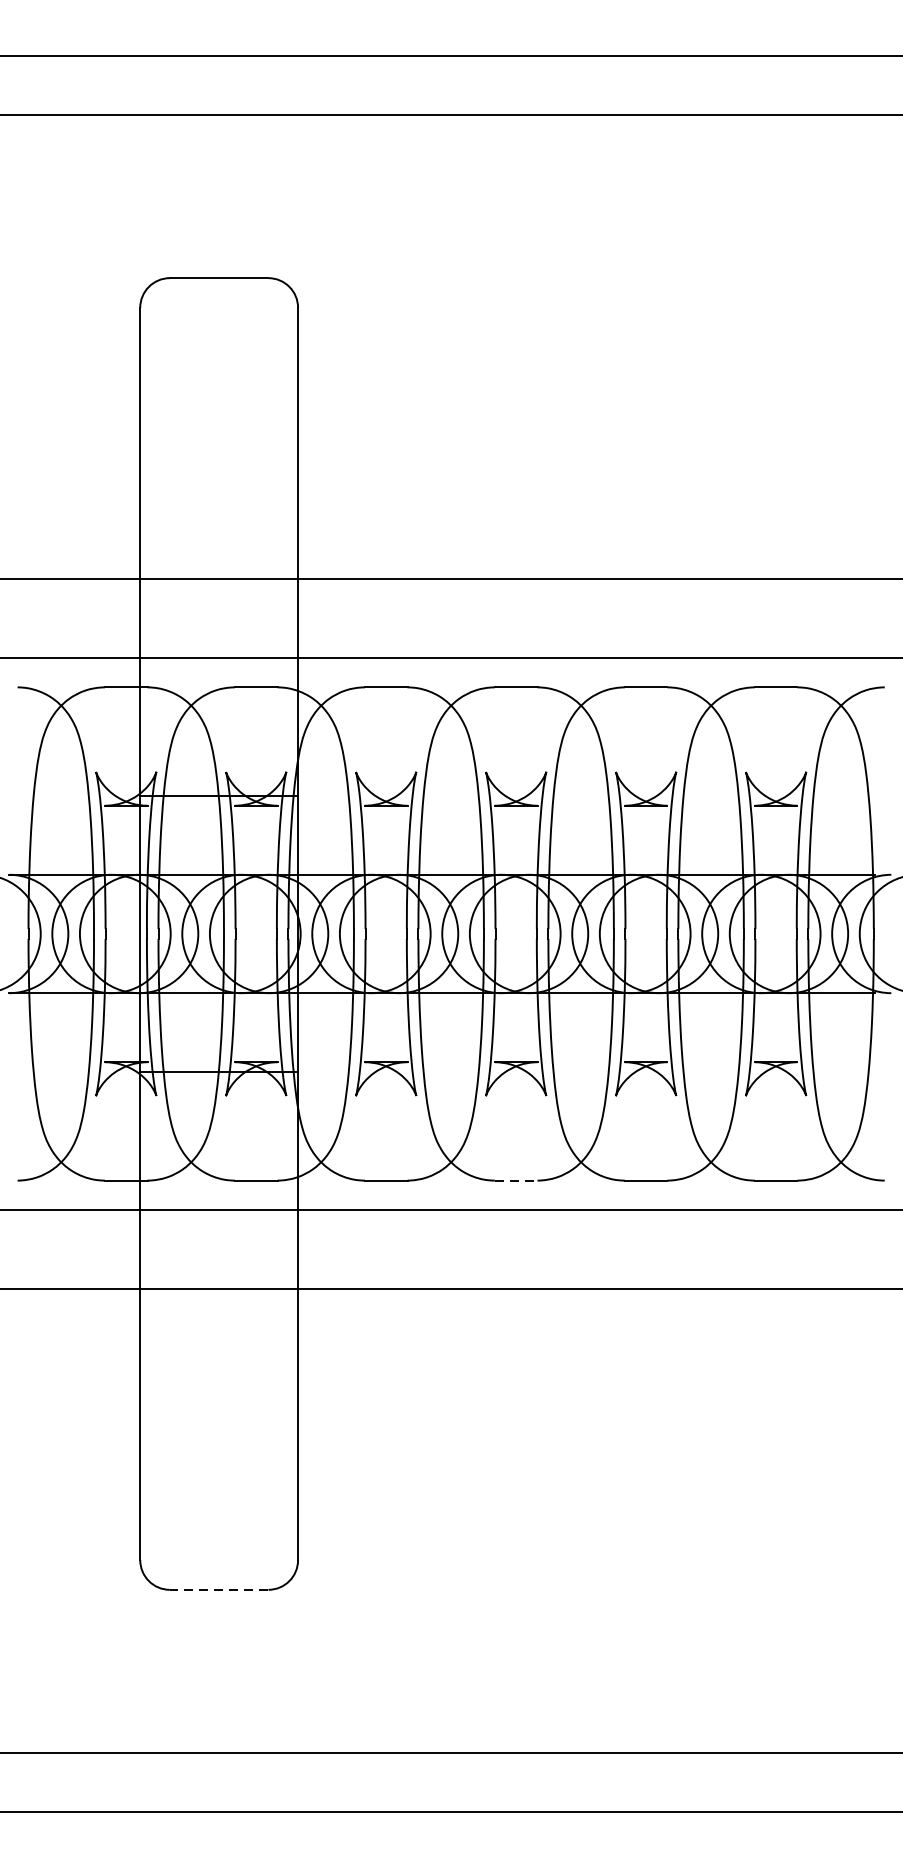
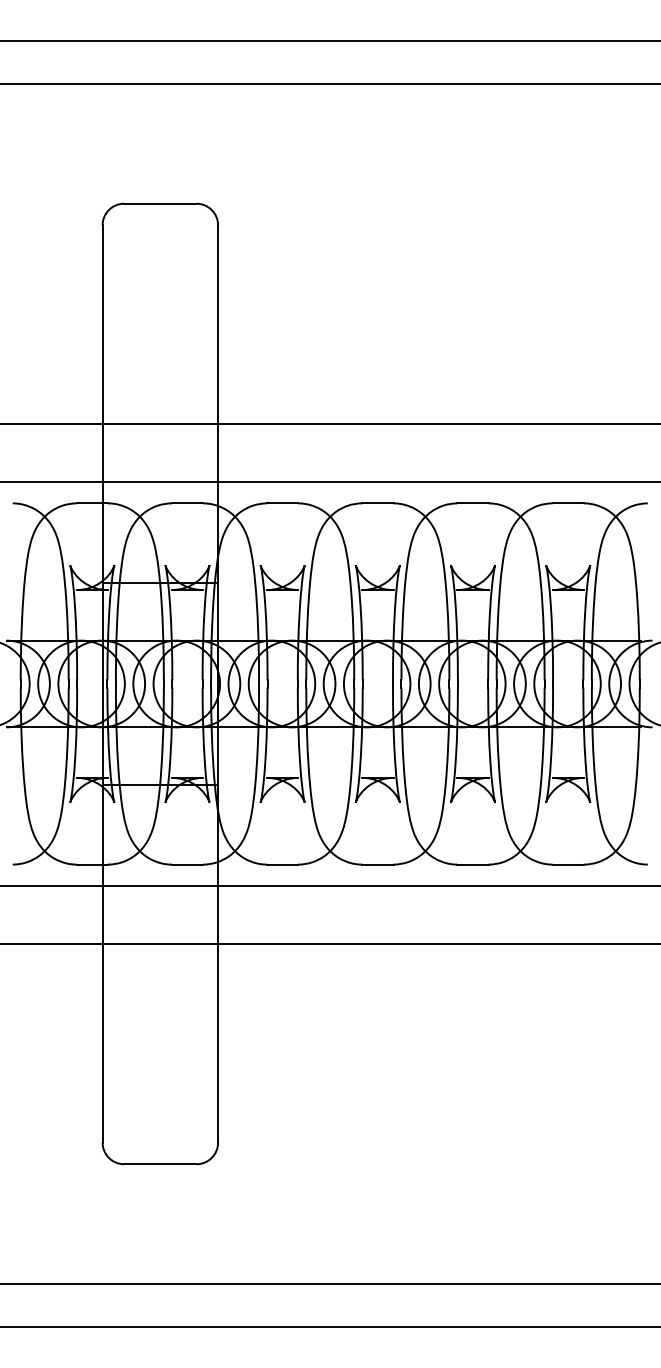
line: (515, 1180) -> (377, 864), dashed -> solid
line: (217, 1590) -> (159, 1164), dashed -> solid

